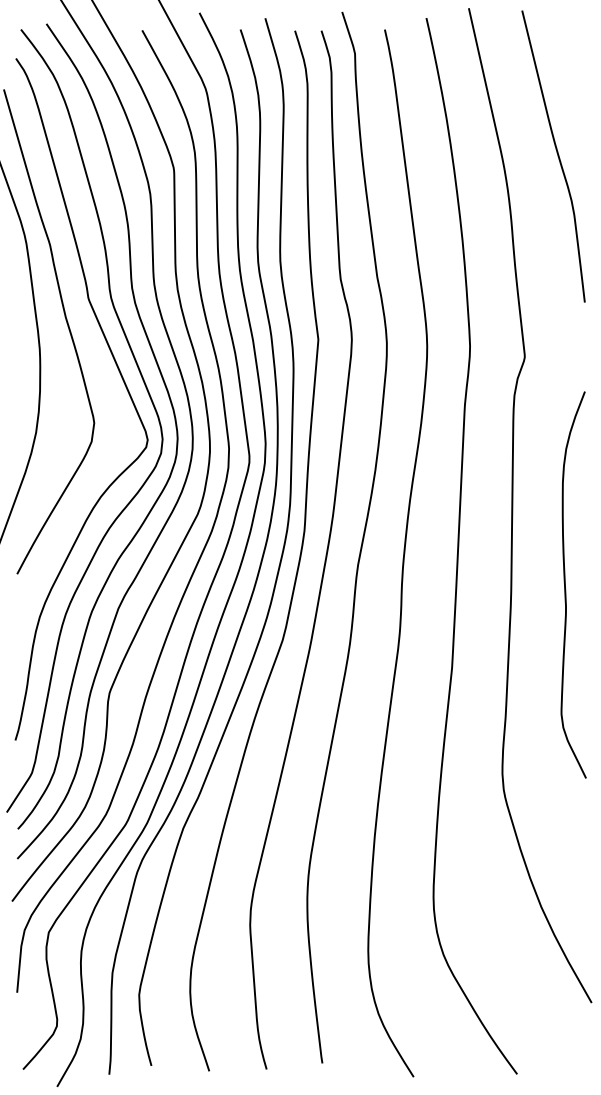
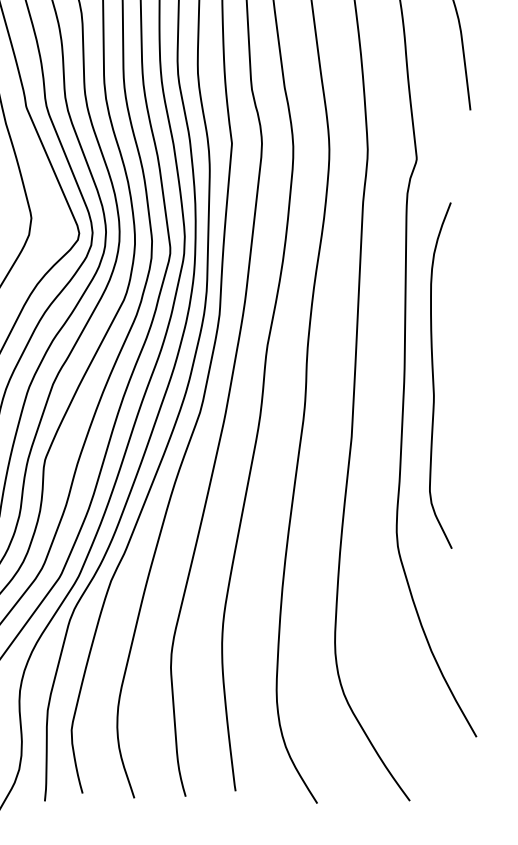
curve: (565, 584) -> (433, 375), moved

